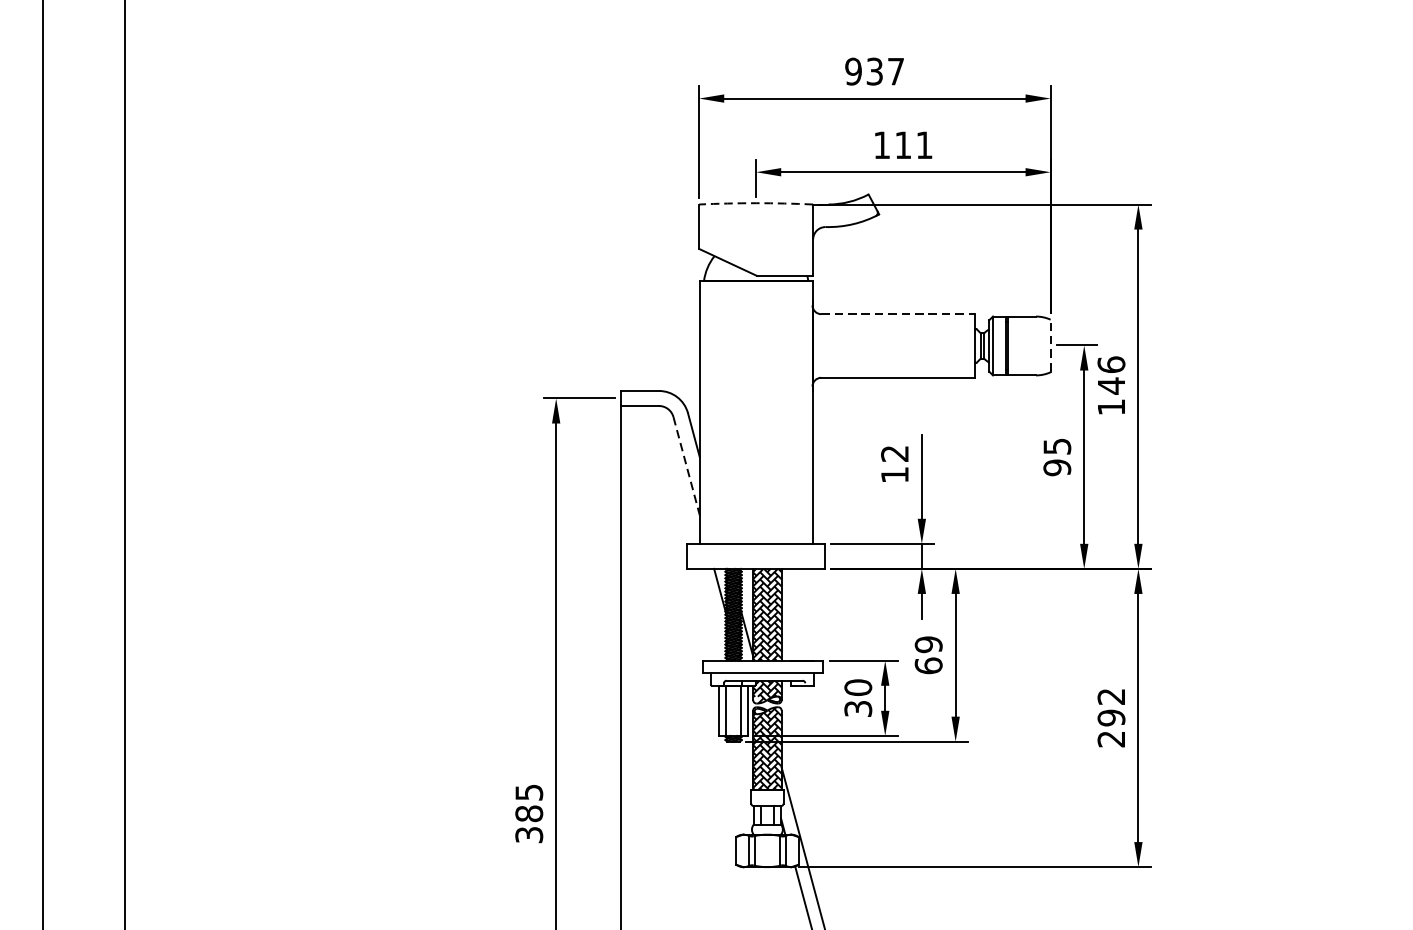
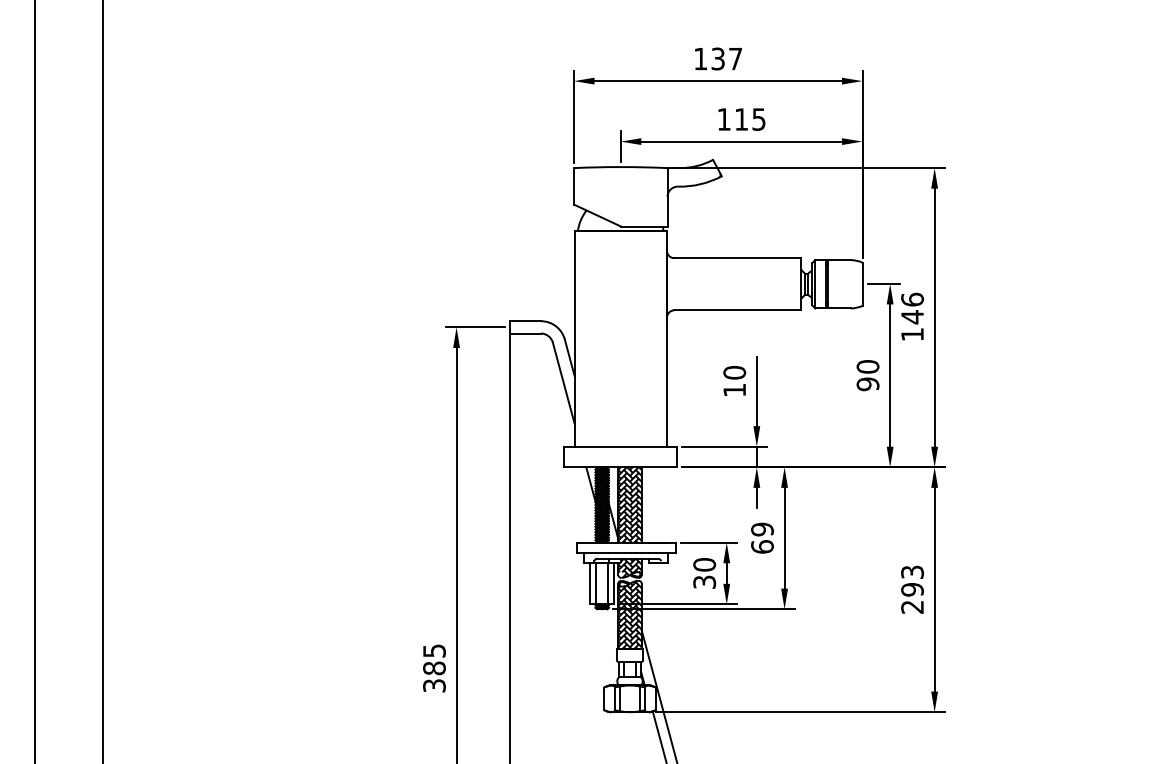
text: (853, 71) -> (700, 58), 937 -> 137
text: (923, 145) -> (758, 119), 111 -> 115
arc: (755, 203) -> (620, 167), dashed -> solid
line: (898, 314) -> (737, 258), dashed -> solid
line: (1050, 345) -> (862, 283), dashed -> solid
text: (1056, 446) -> (867, 366), 95 -> 90
text: (894, 453) -> (734, 372), 12 -> 10
line: (686, 465) -> (563, 382), dashed -> solid
text: (1111, 695) -> (912, 571), 292 -> 293

